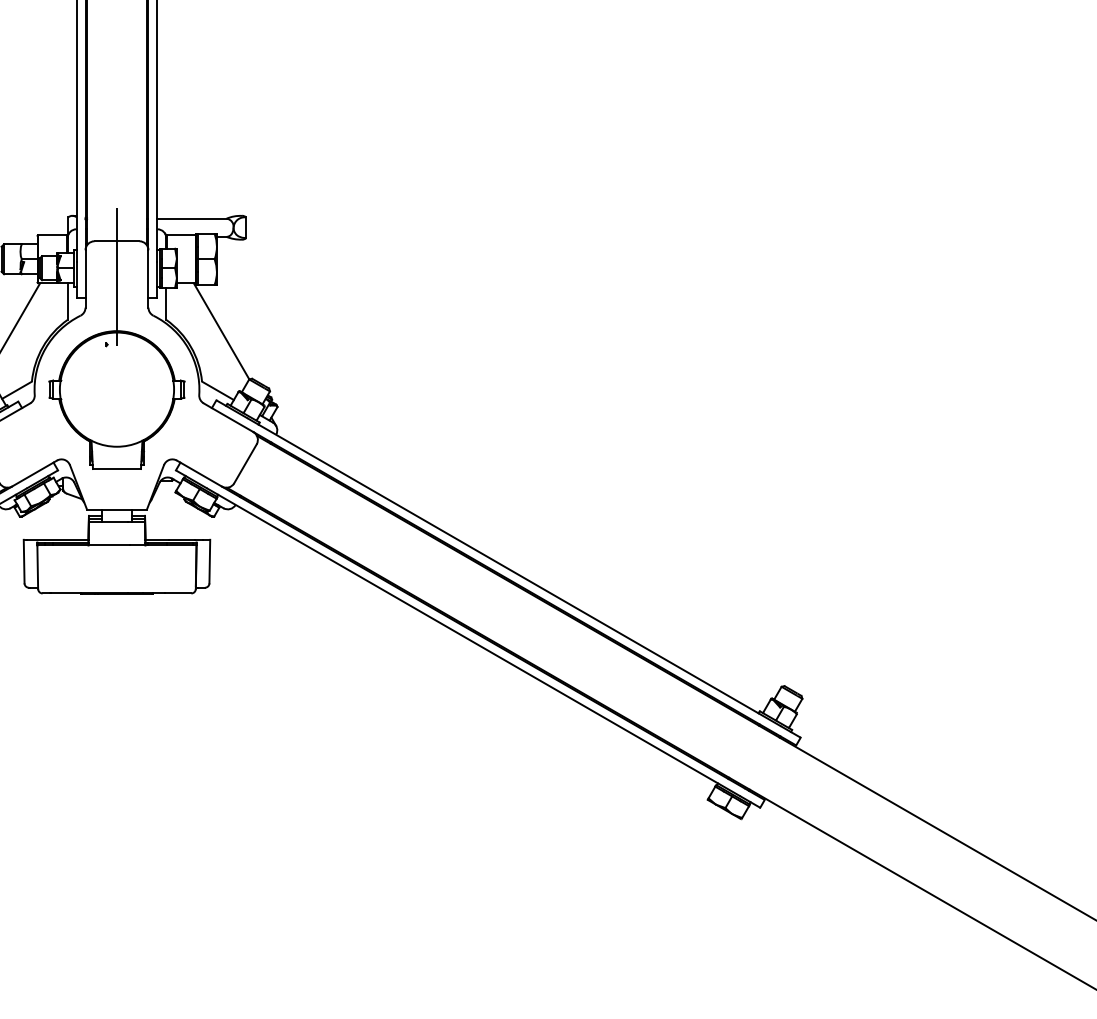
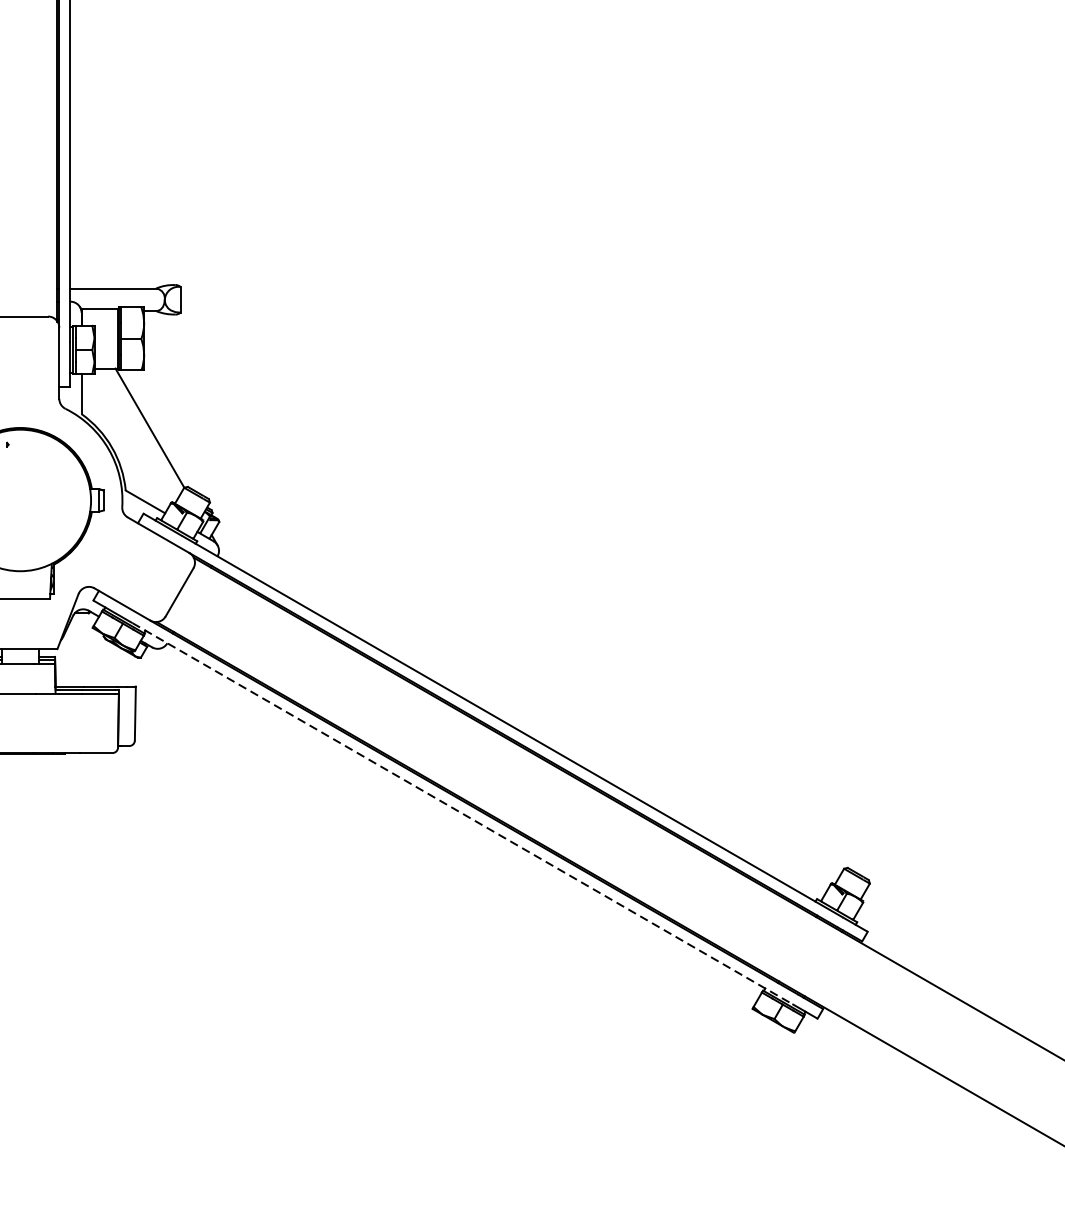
line: (117, 277) -> (20, 361), removed
line: (474, 642) -> (463, 813), solid -> dashed

